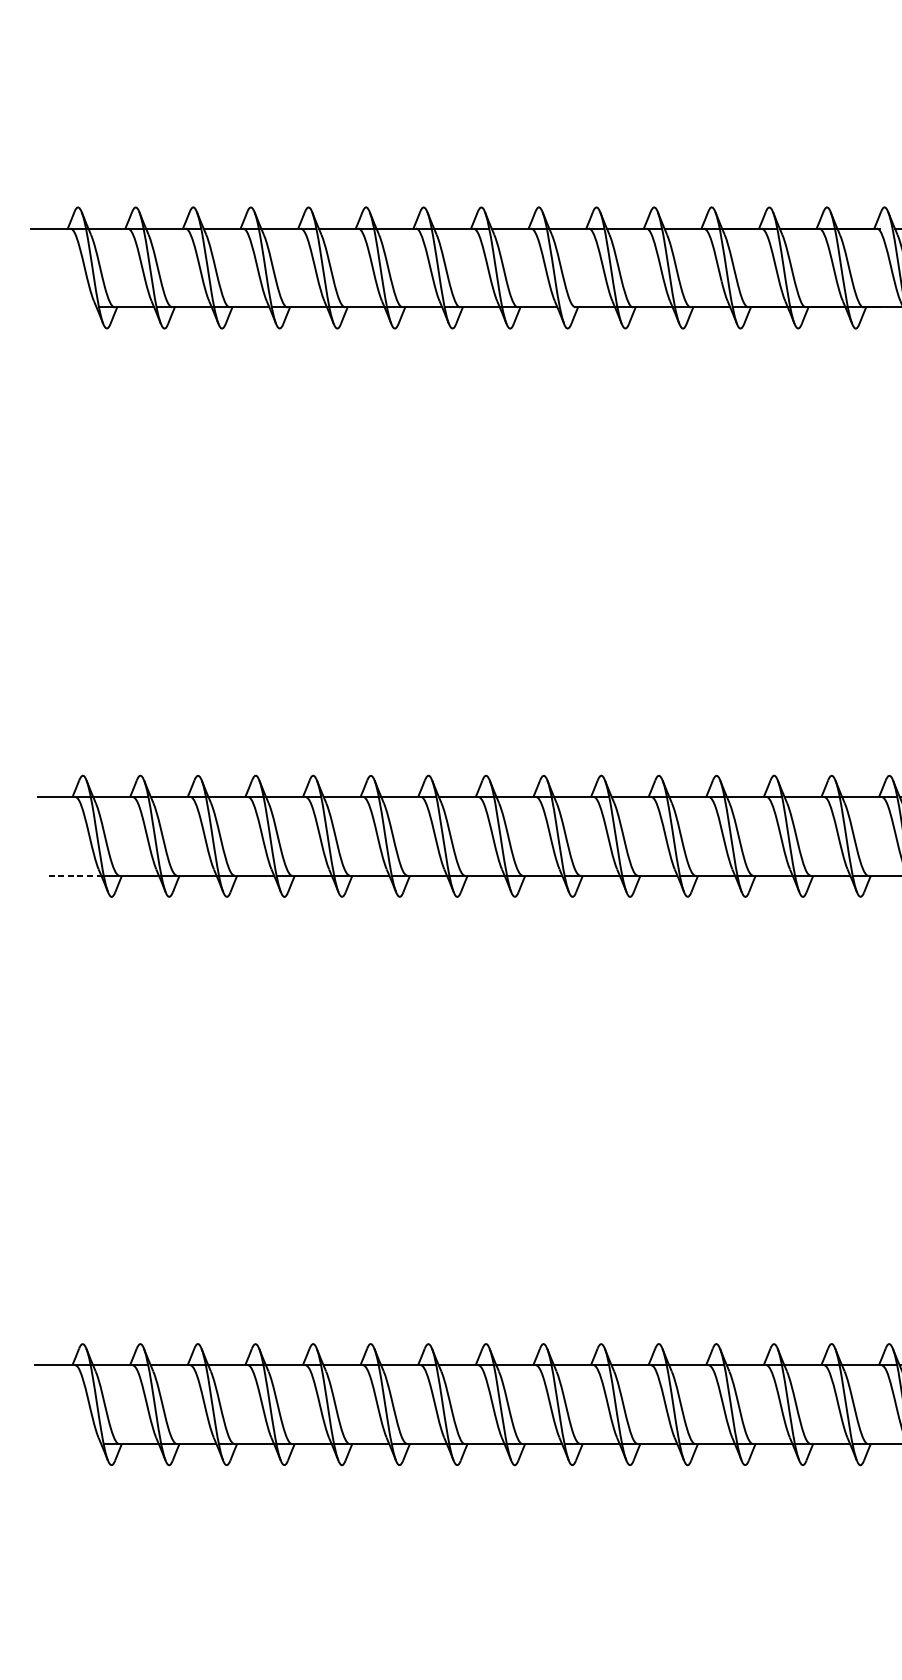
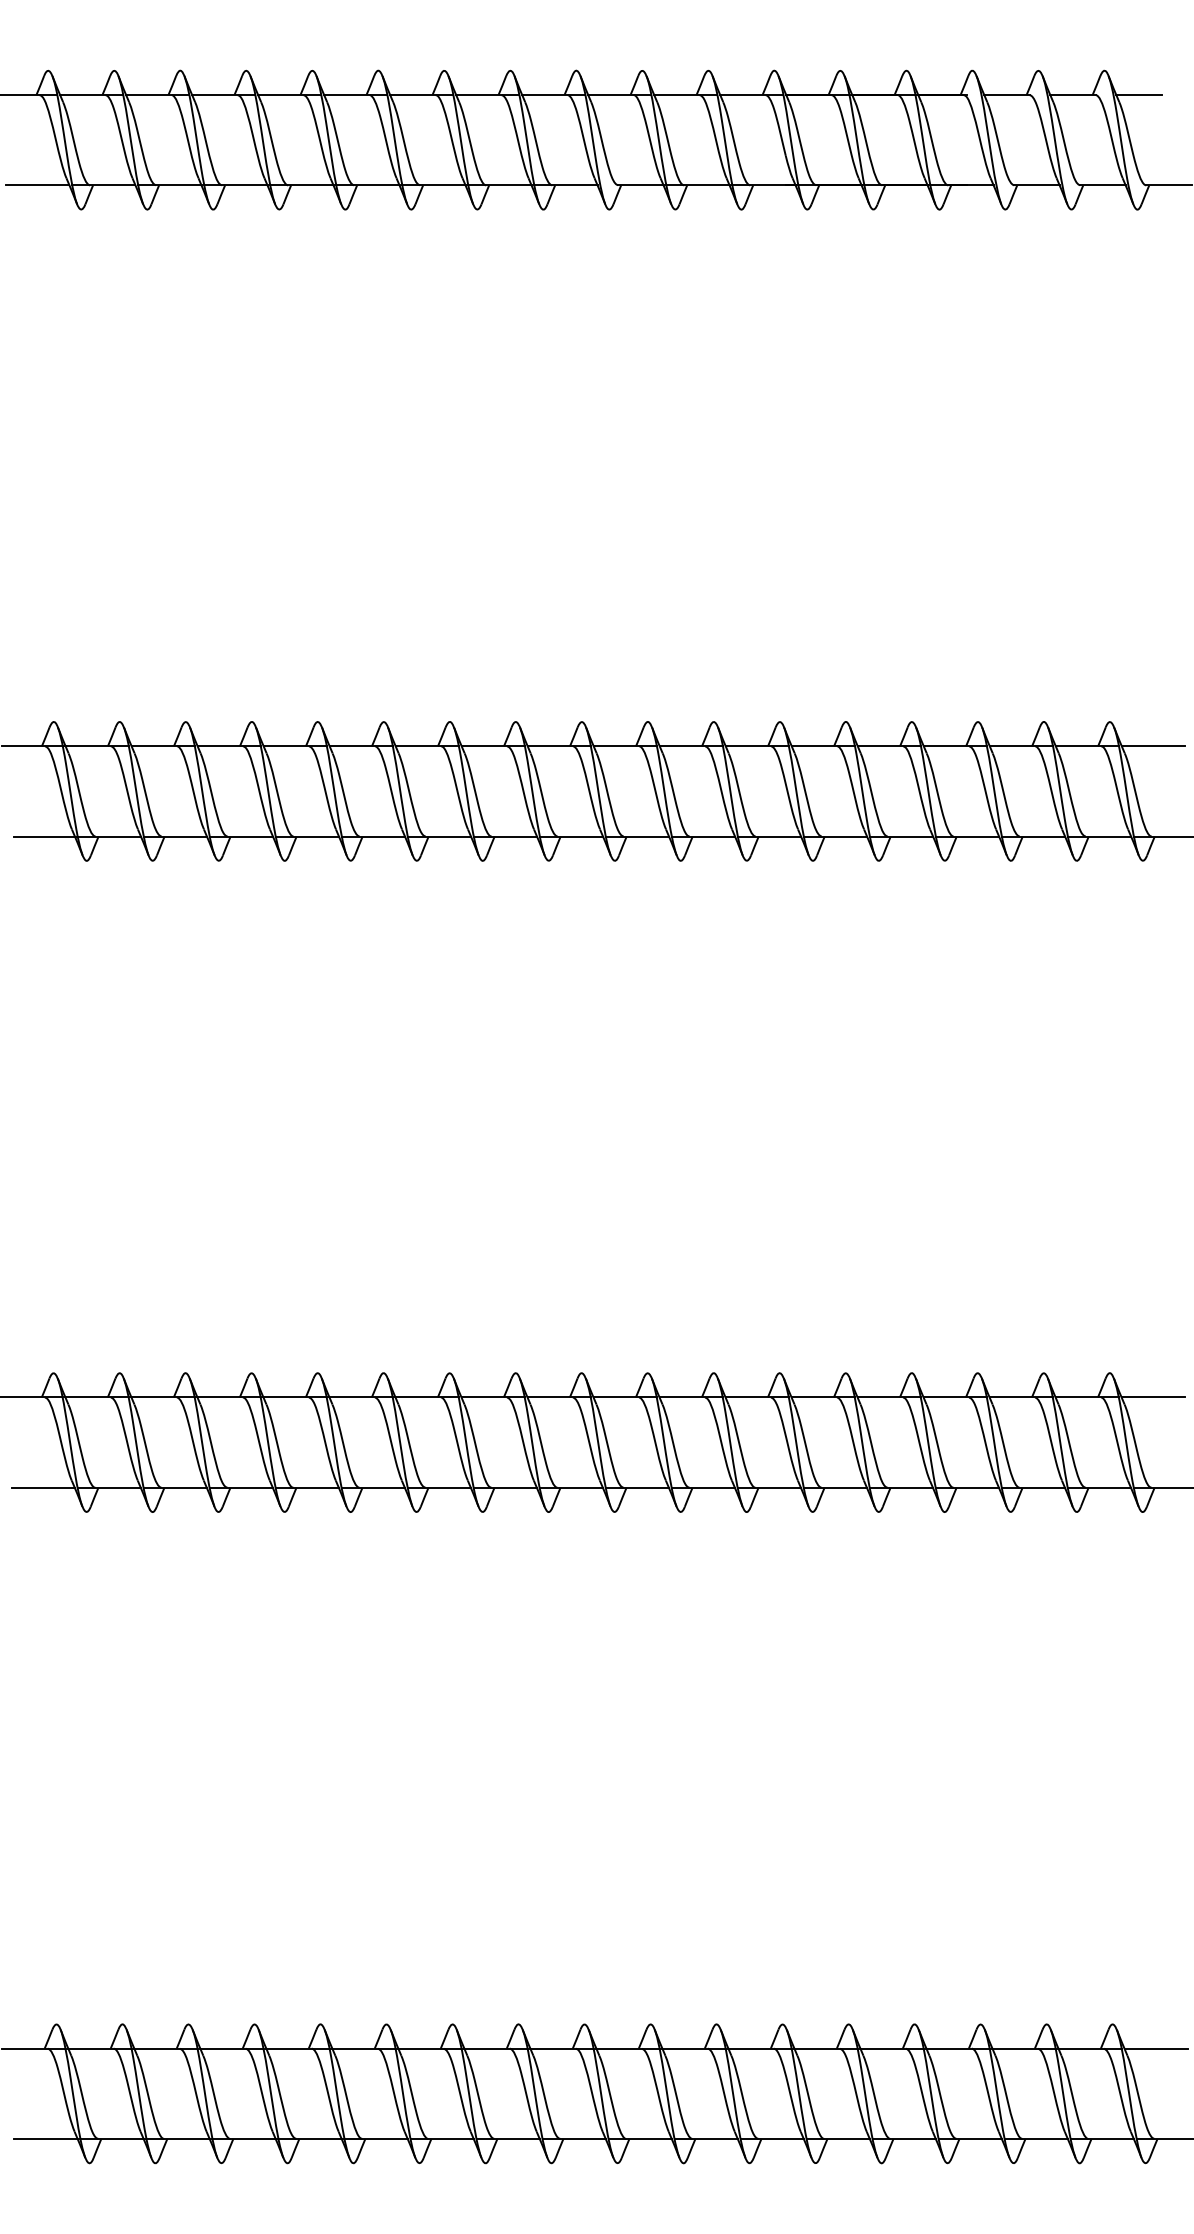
line: (68, 307) -> (37, 185), added
line: (76, 875) -> (46, 836), dashed -> solid
line: (73, 1443) -> (42, 1487), added

